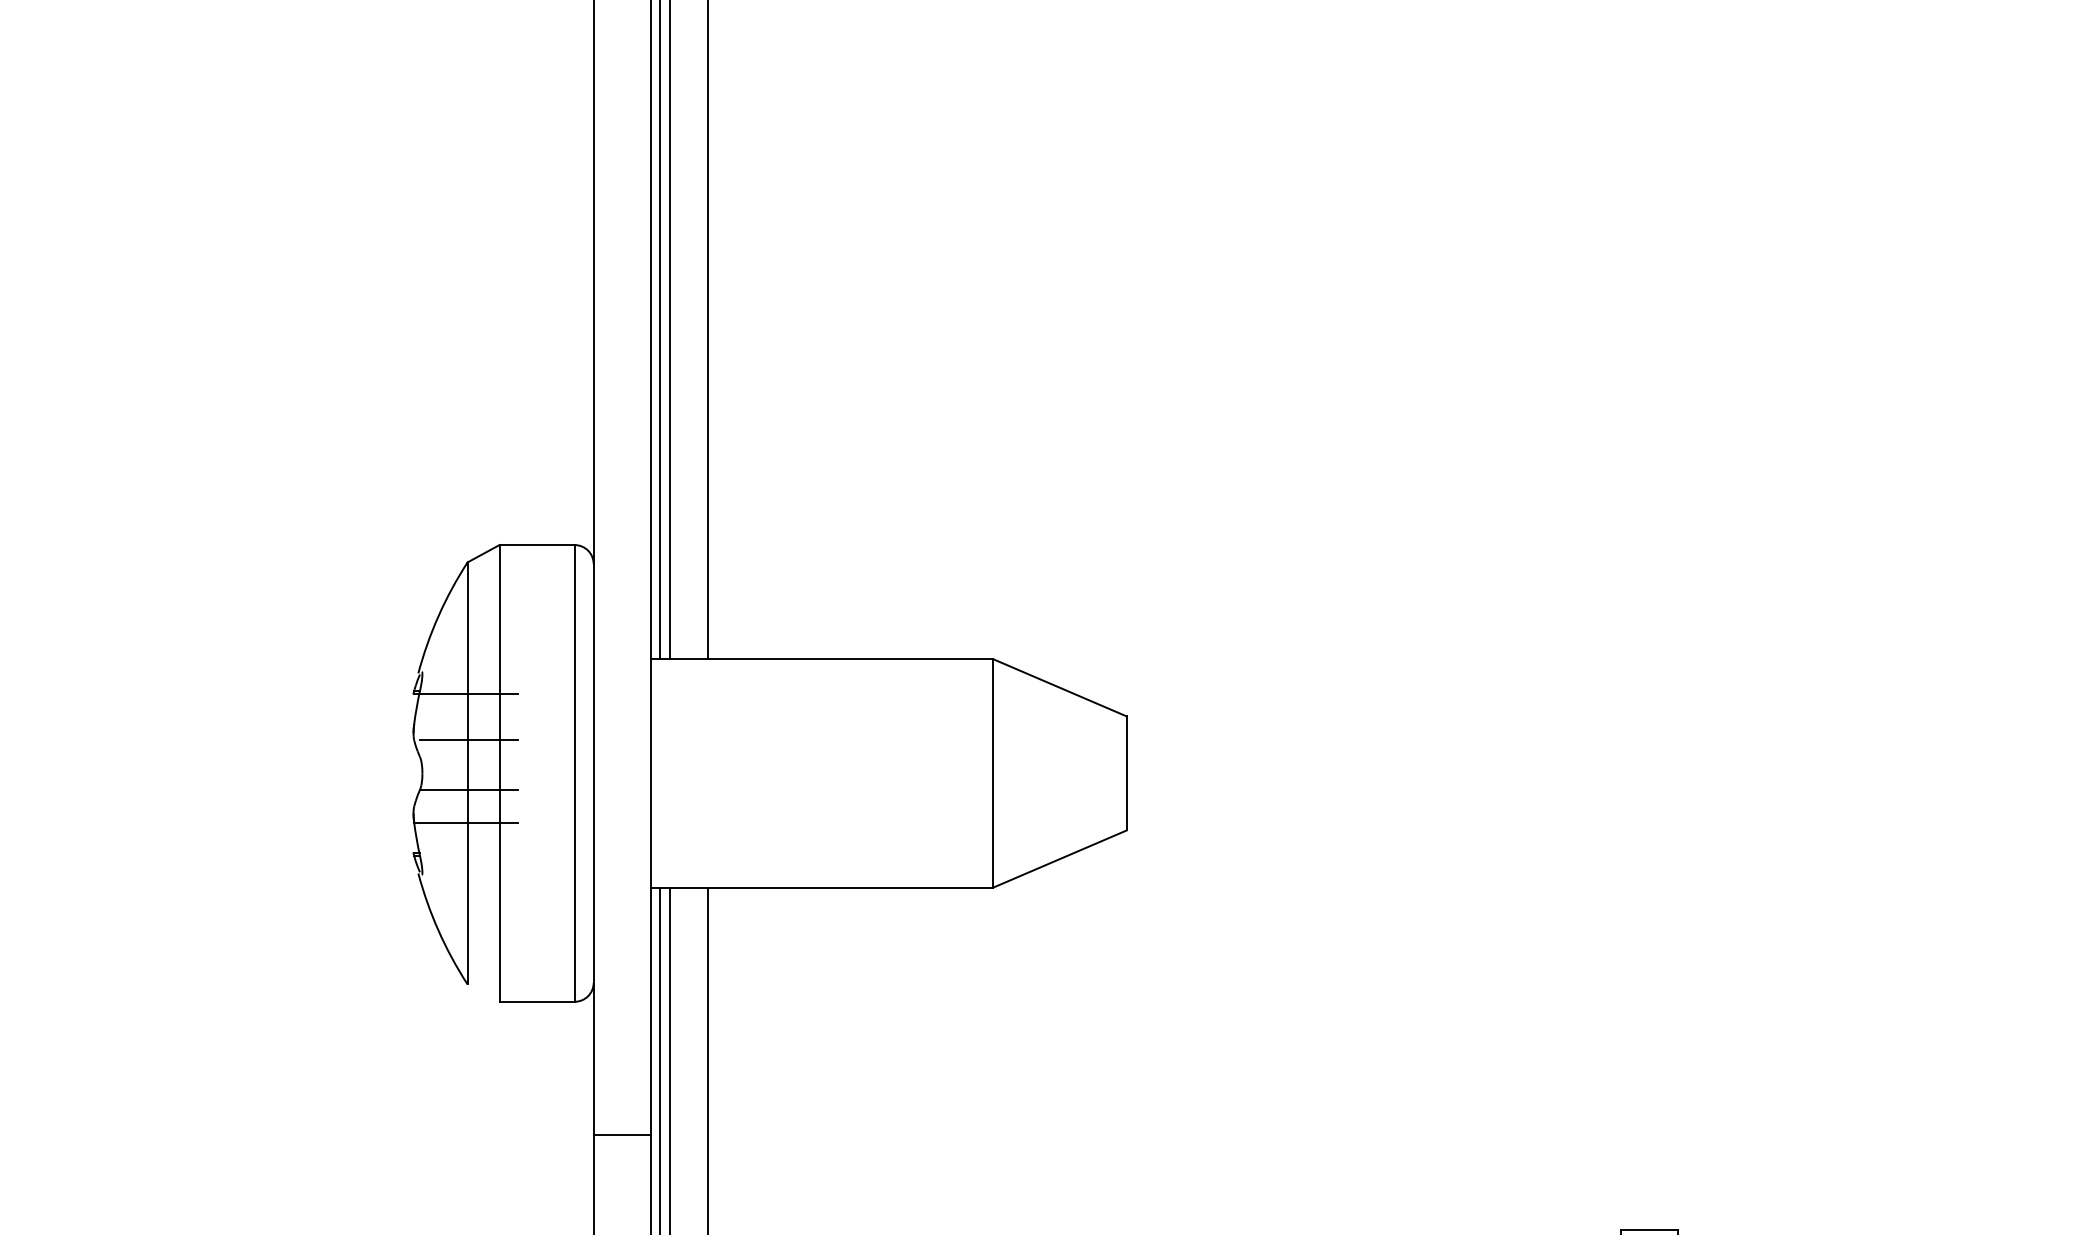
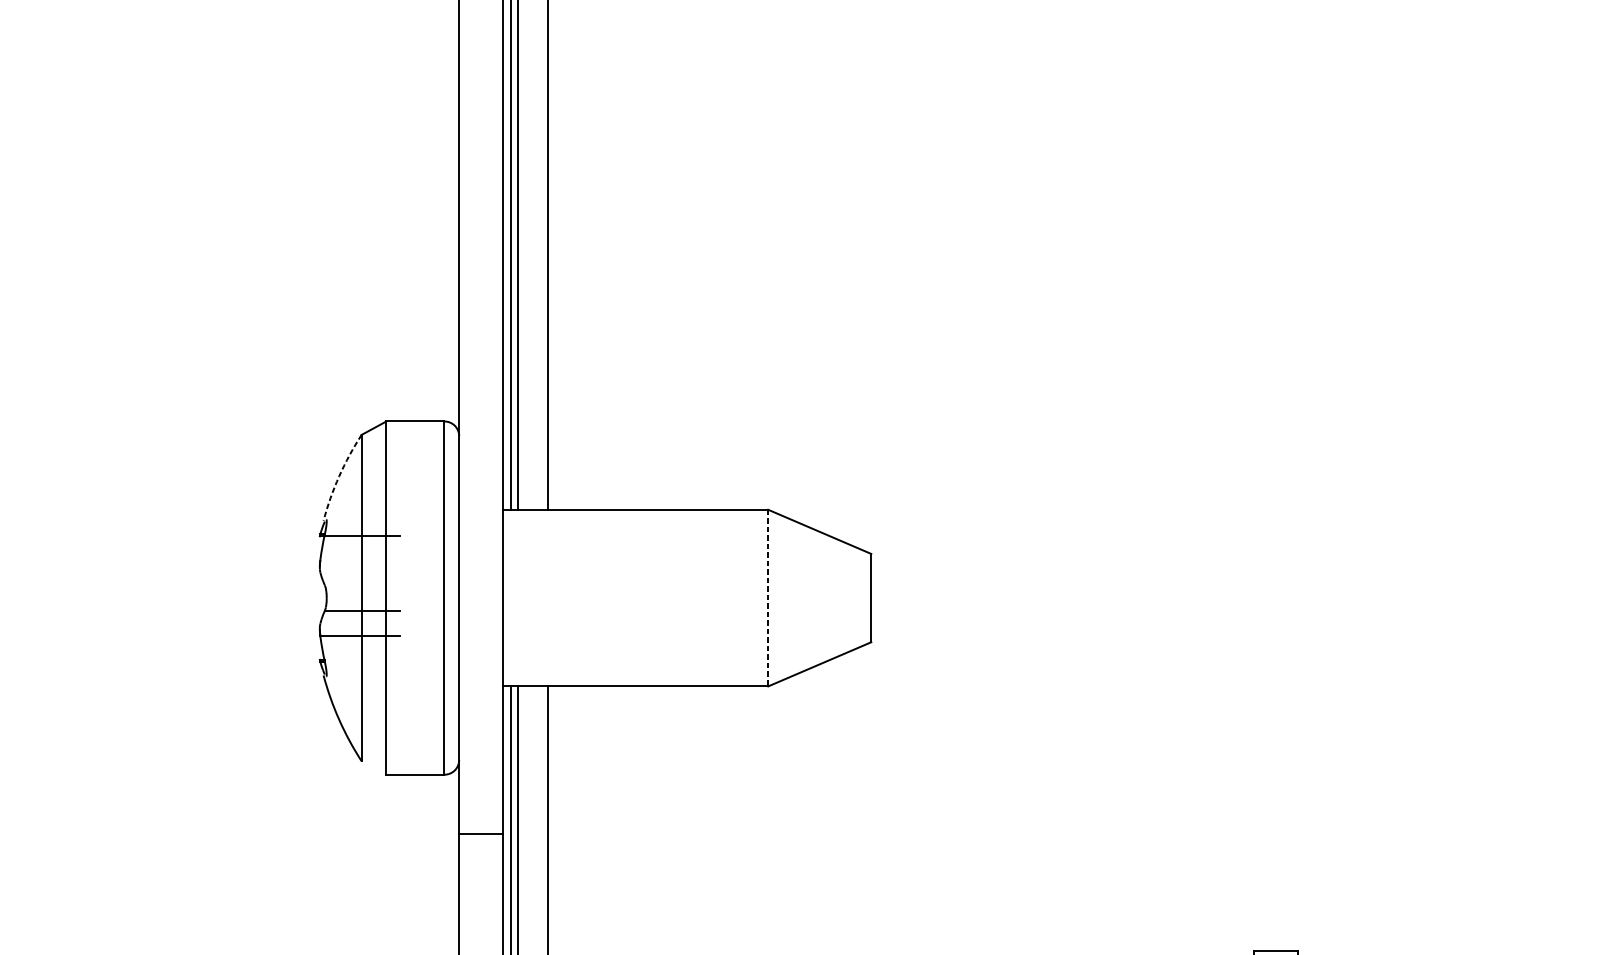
arc: (438, 615) -> (339, 475), solid -> dashed
line: (468, 740) -> (362, 572), removed
line: (993, 773) -> (768, 598), solid -> dashed
line: (621, 1135) -> (480, 834), moved

